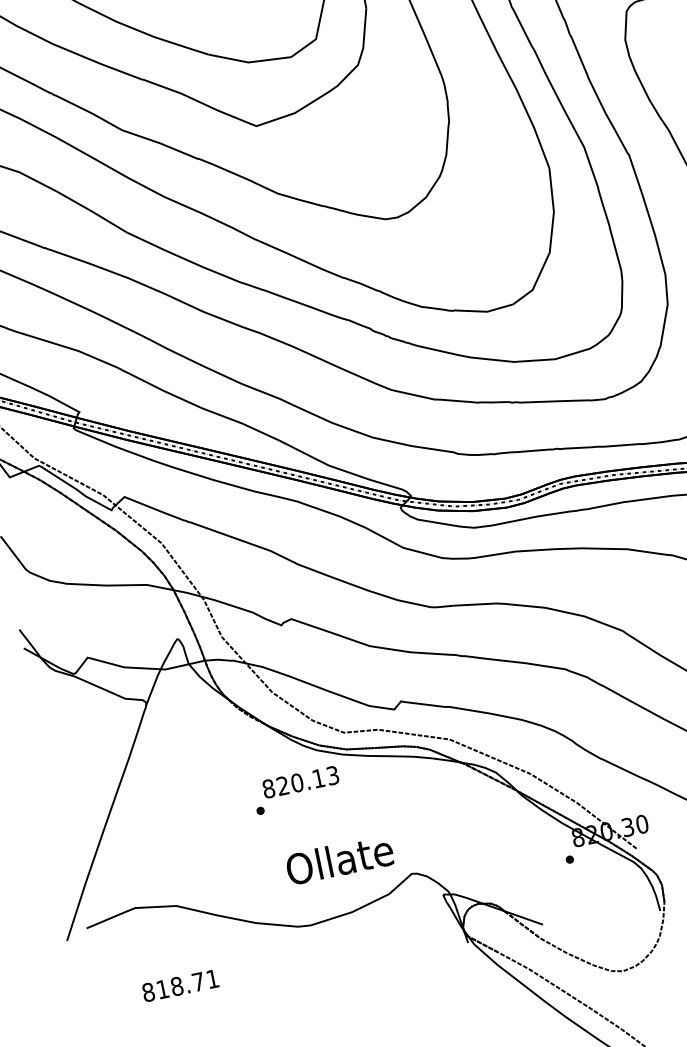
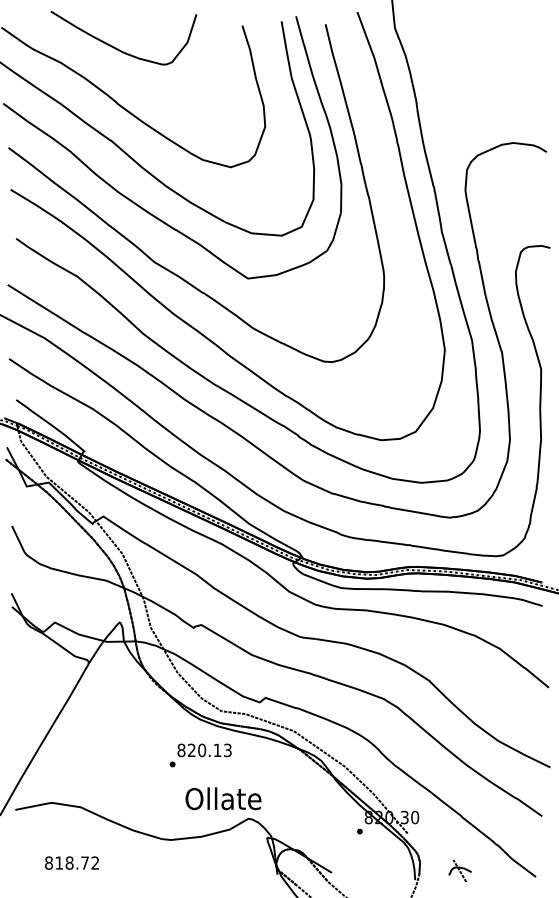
text: (296, 790) -> (200, 755), moved
text: (339, 859) -> (223, 798), moved
text: (211, 978) -> (94, 862), 818.71 -> 818.72

